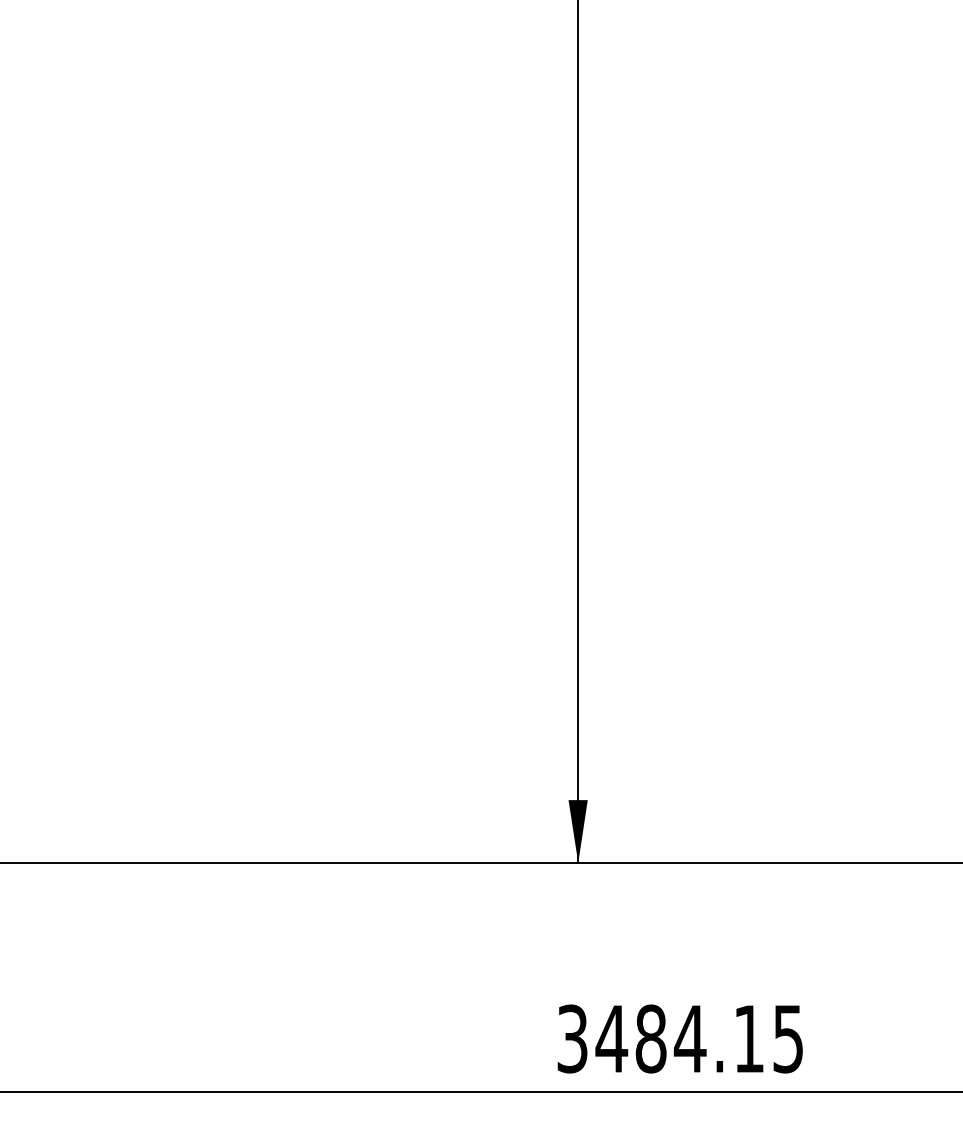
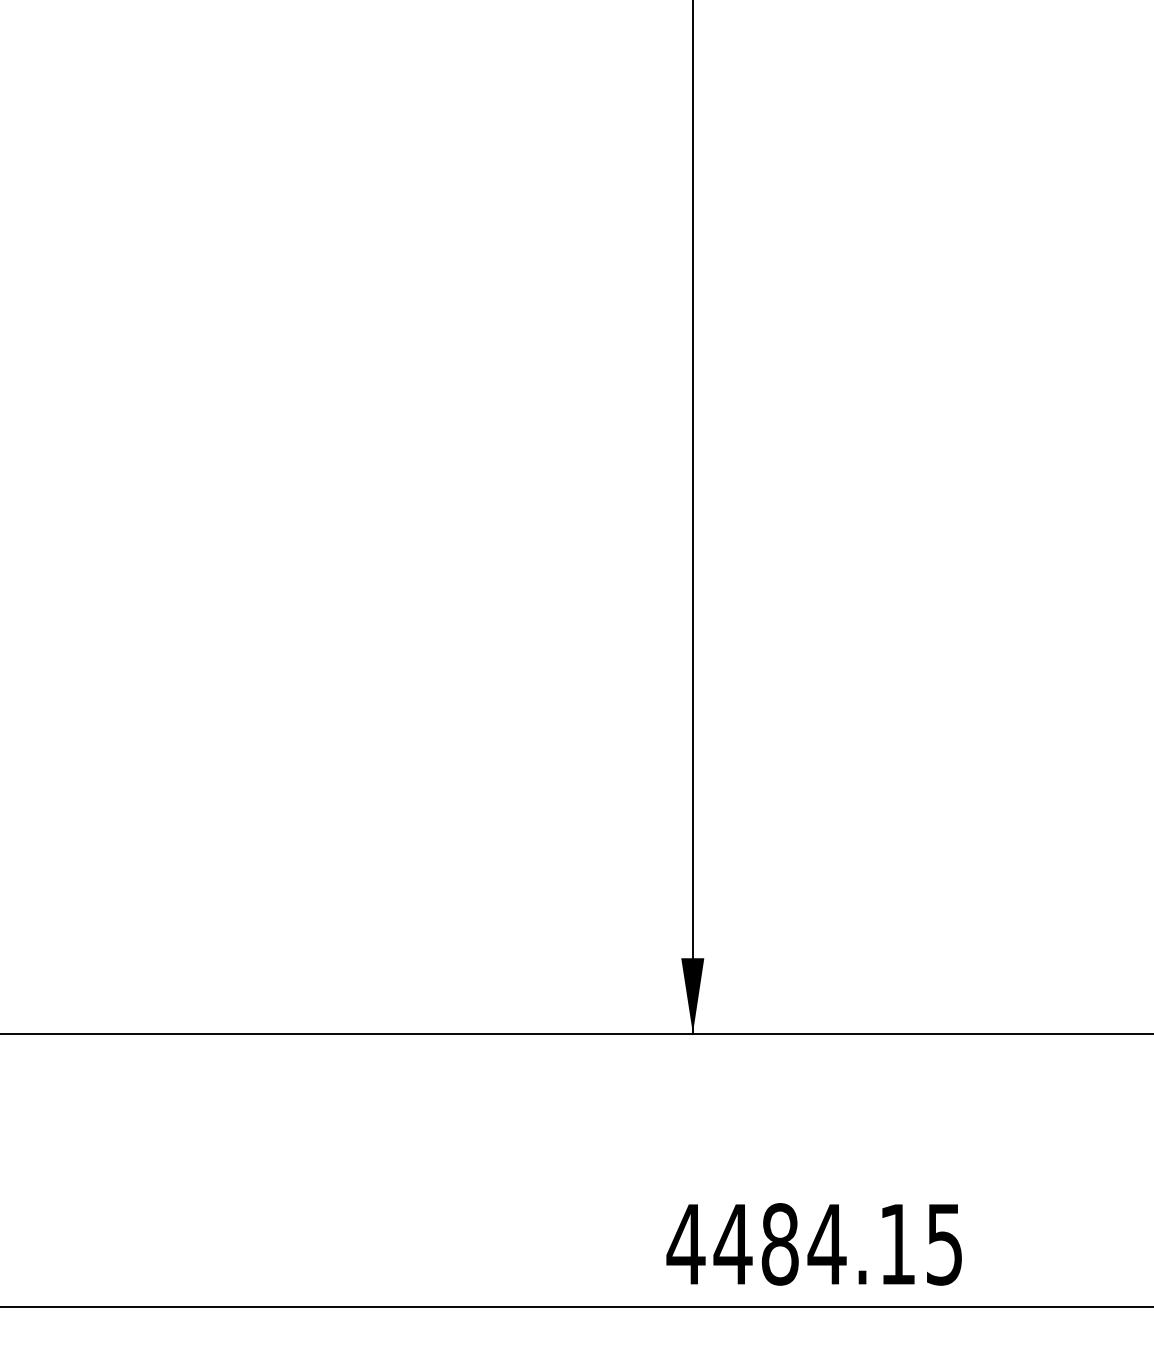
text: (572, 1039) -> (685, 1244), 3484.15 -> 4484.15

